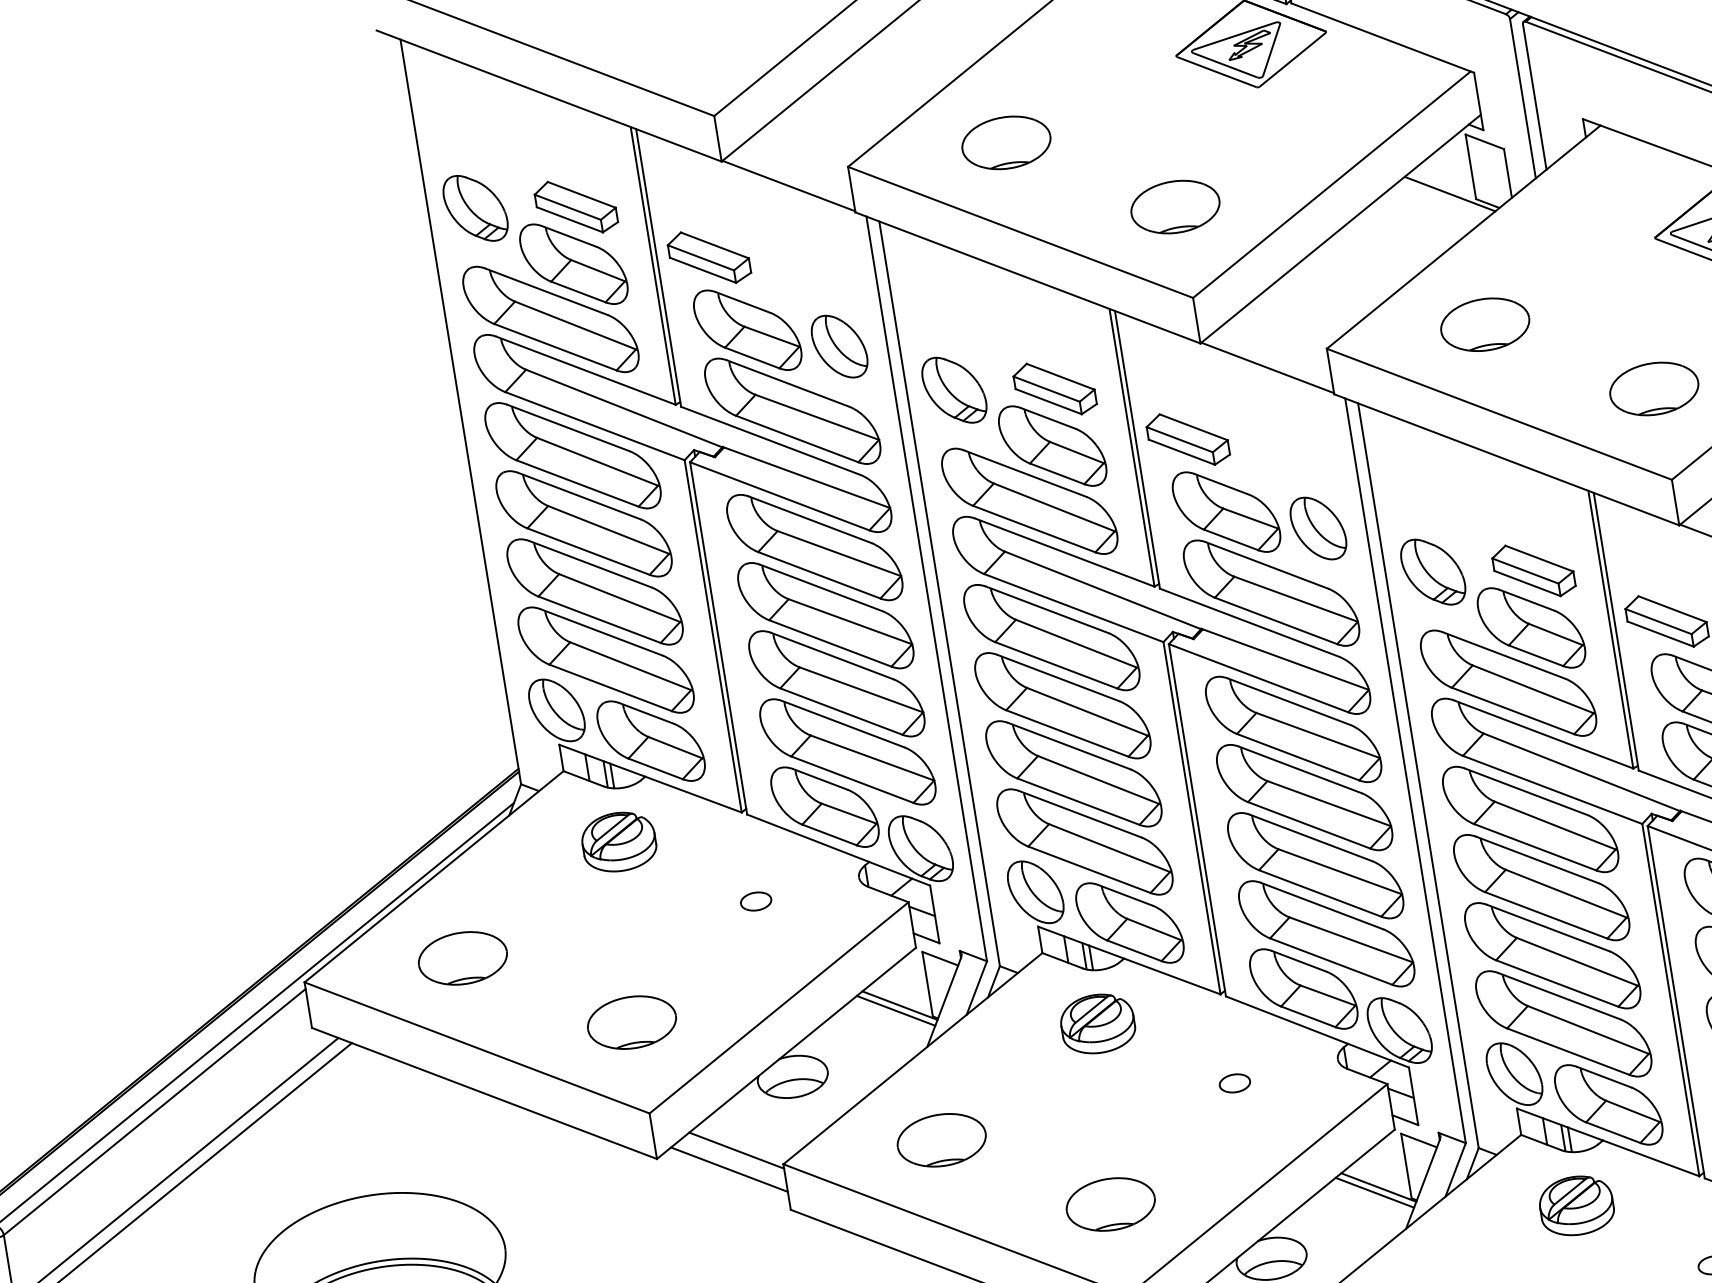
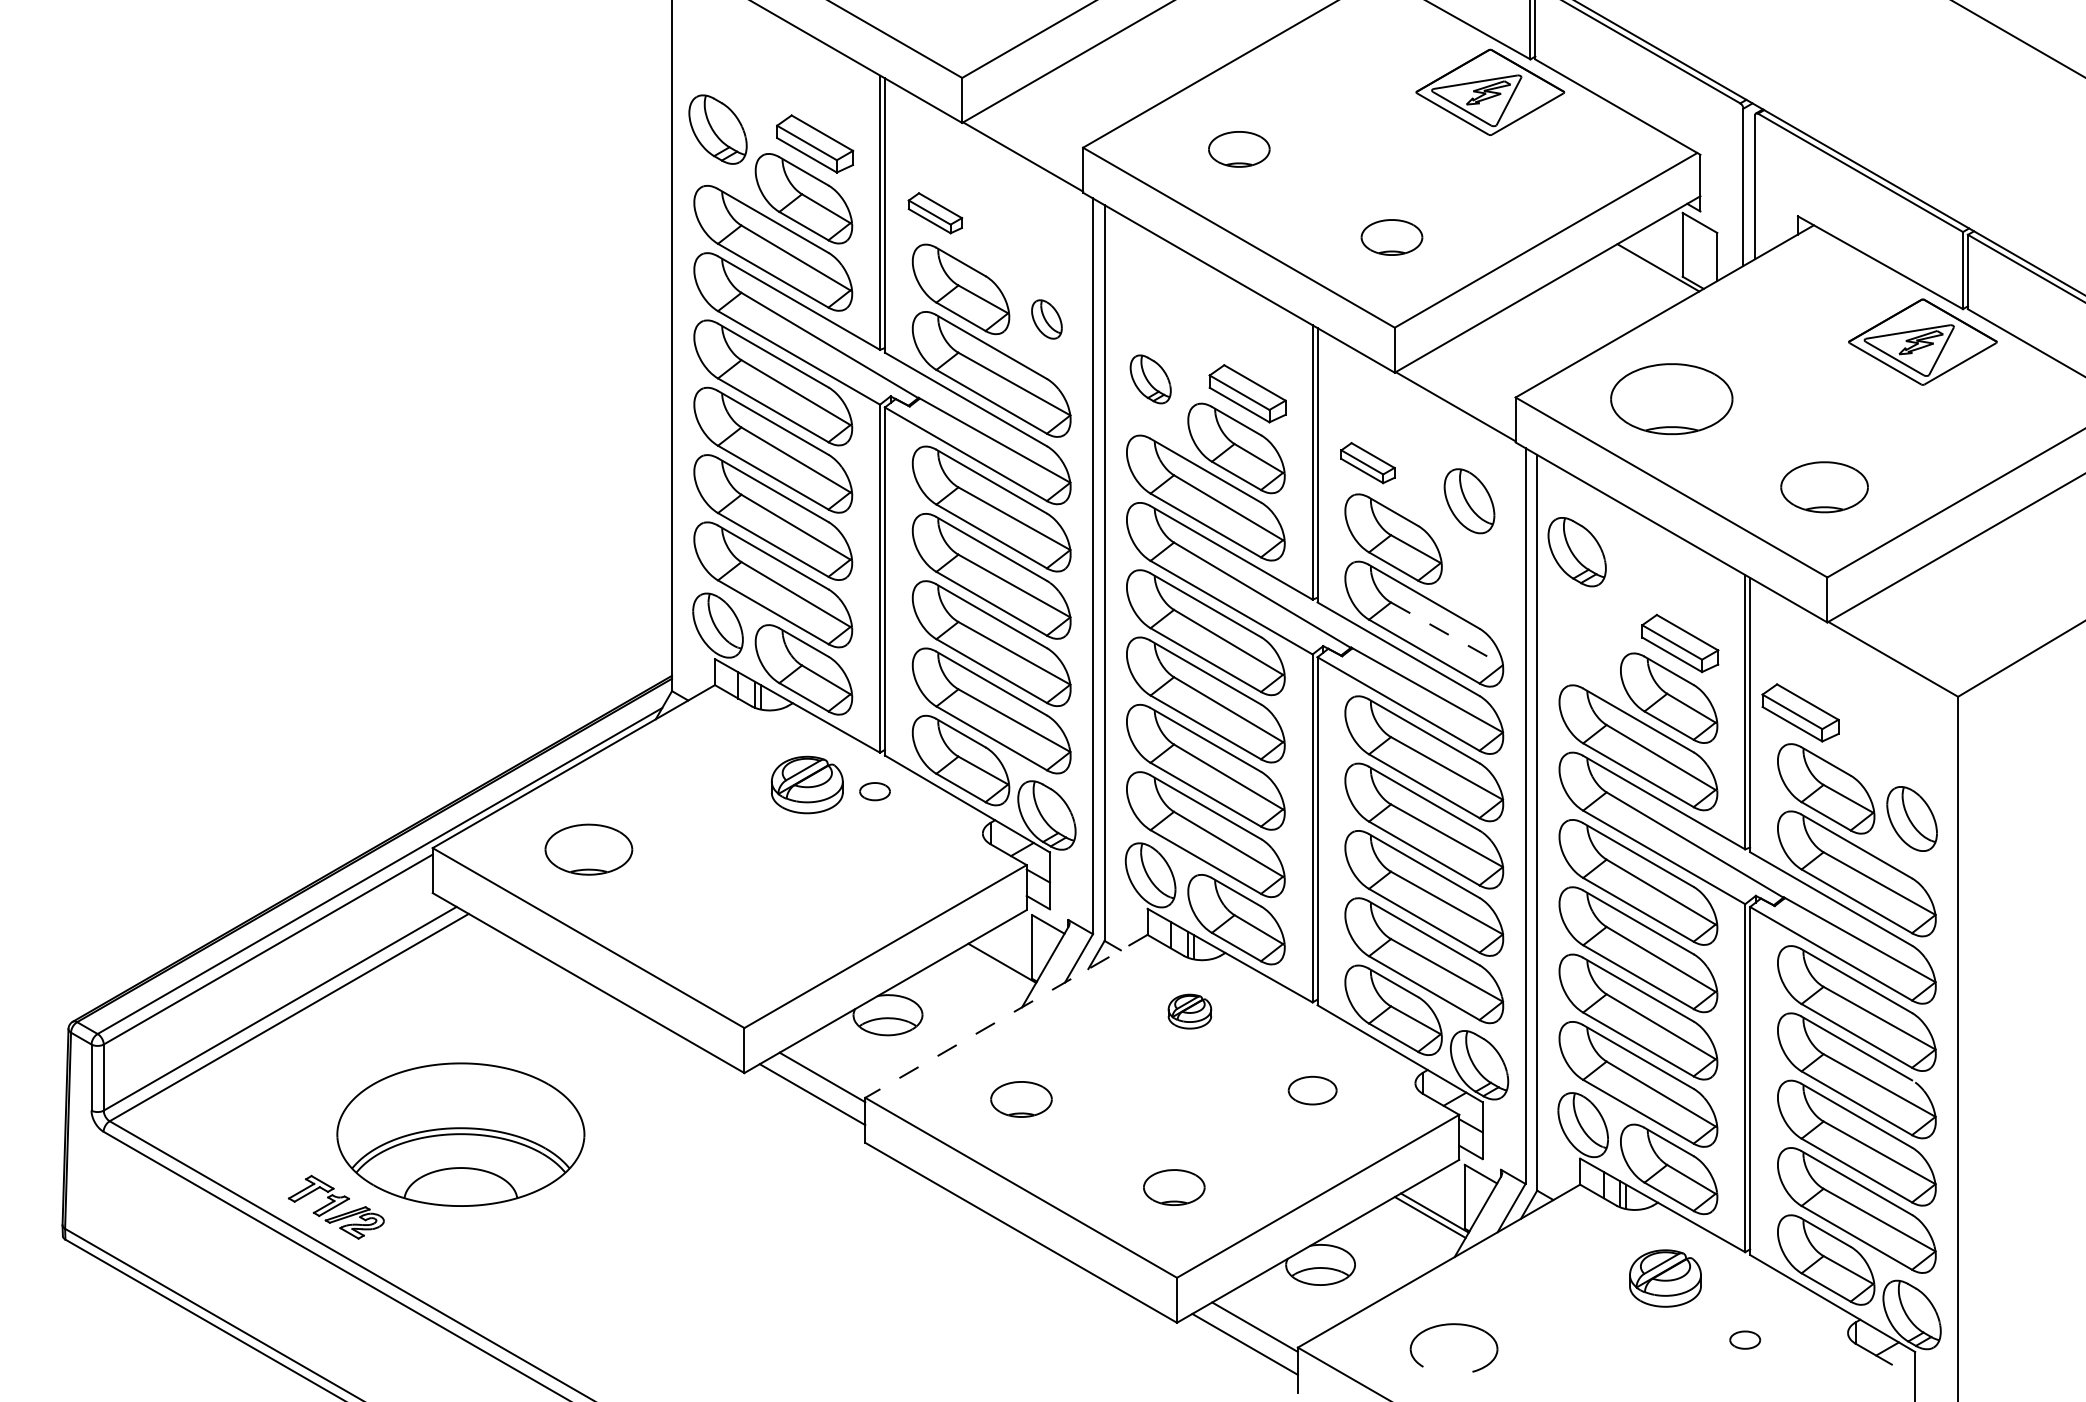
part: (1006, 143) -> (1239, 149), size x0.7
part: (1174, 207) -> (1391, 237), size x0.7
part: (709, 256) -> (935, 212), size x0.7
part: (1484, 324) -> (1671, 398), size x1.4
part: (839, 346) -> (1046, 319), size x0.6
part: (954, 390) -> (1150, 379), size x0.7
part: (1187, 438) -> (1367, 462), size x0.7
part: (1318, 528) -> (1469, 501), moved
part: (1432, 572) -> (1576, 552), moved
line: (1296, 599) -> (1447, 634), solid -> dashed
part: (619, 841) -> (807, 784), moved
part: (755, 901) -> (874, 791), moved
line: (895, 1010) -> (997, 967), removed
part: (631, 1022) -> (741, 937), removed
part: (1097, 1023) -> (1189, 1011), size x0.6
line: (912, 1058) -> (1006, 1016), solid -> dashed
part: (1234, 1082) -> (1312, 1089), size x1.6
part: (941, 1140) -> (1021, 1099), size x0.7
part: (1111, 1204) -> (1174, 1187), size x0.7
part: (1576, 1205) -> (1665, 1278), moved

